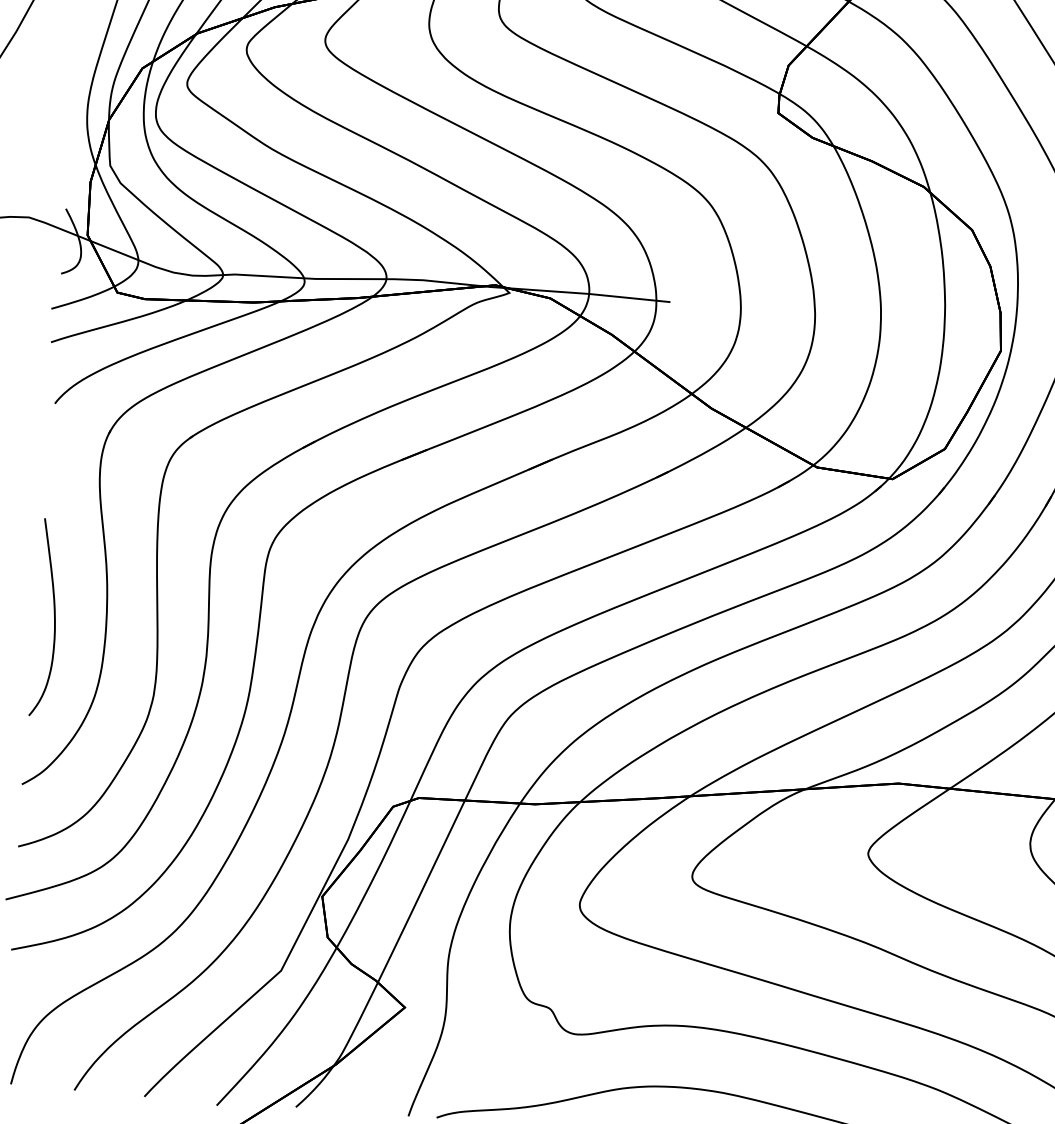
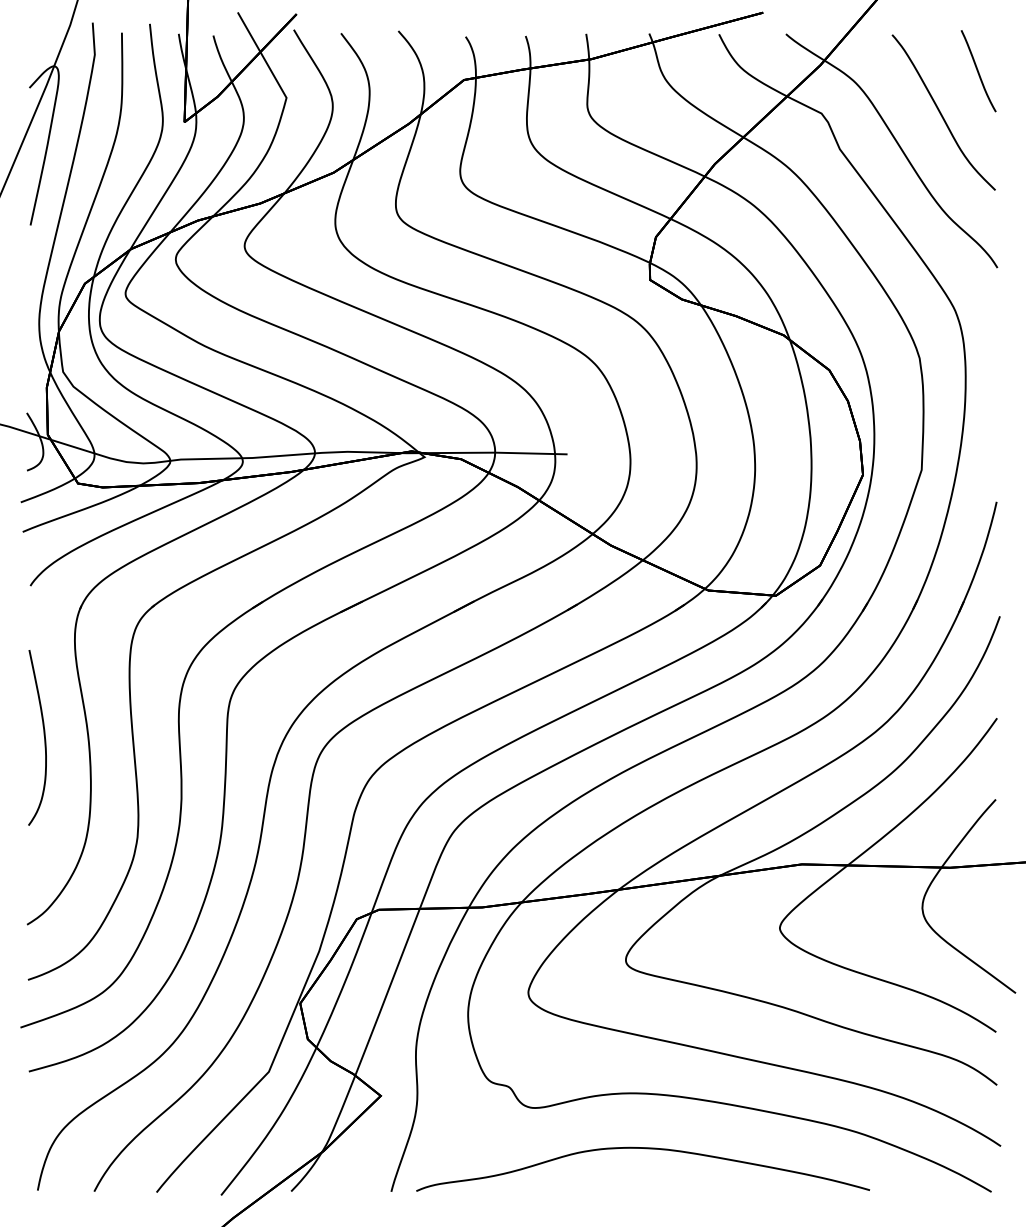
curve: (53, 615) -> (43, 735), moved

